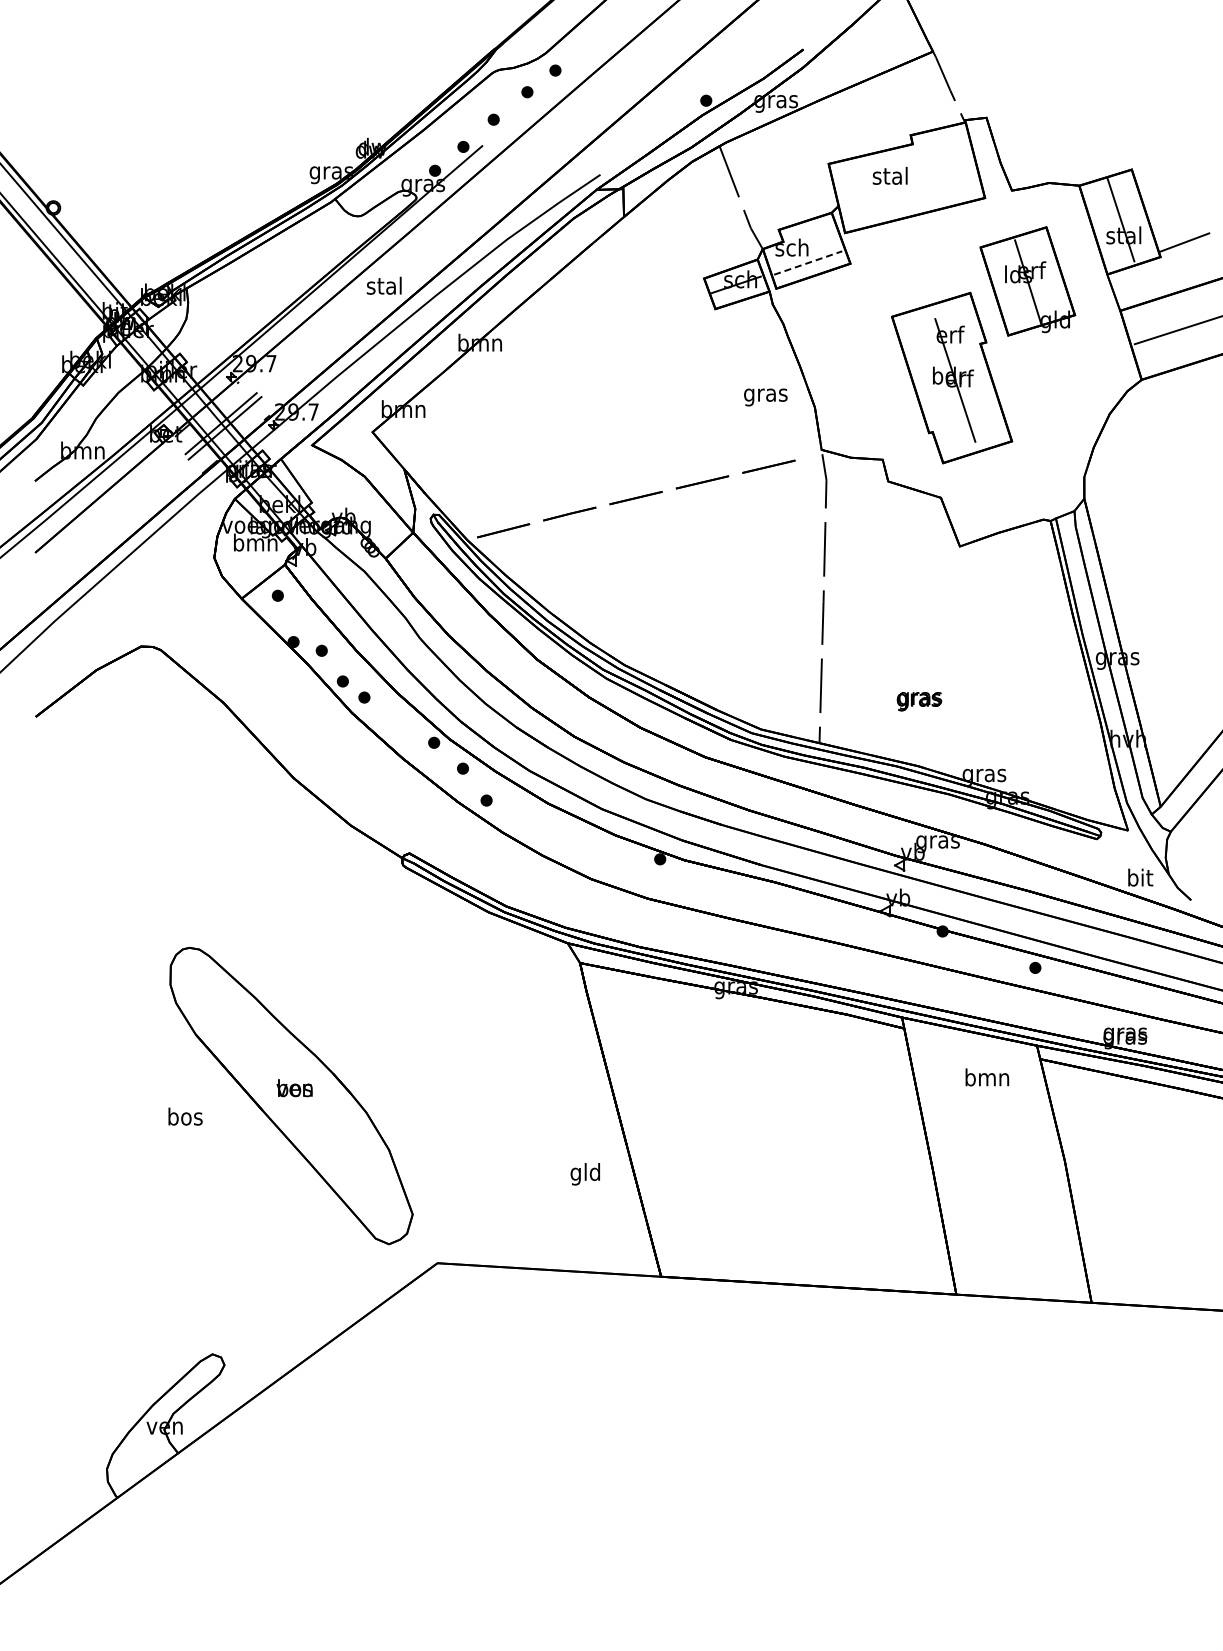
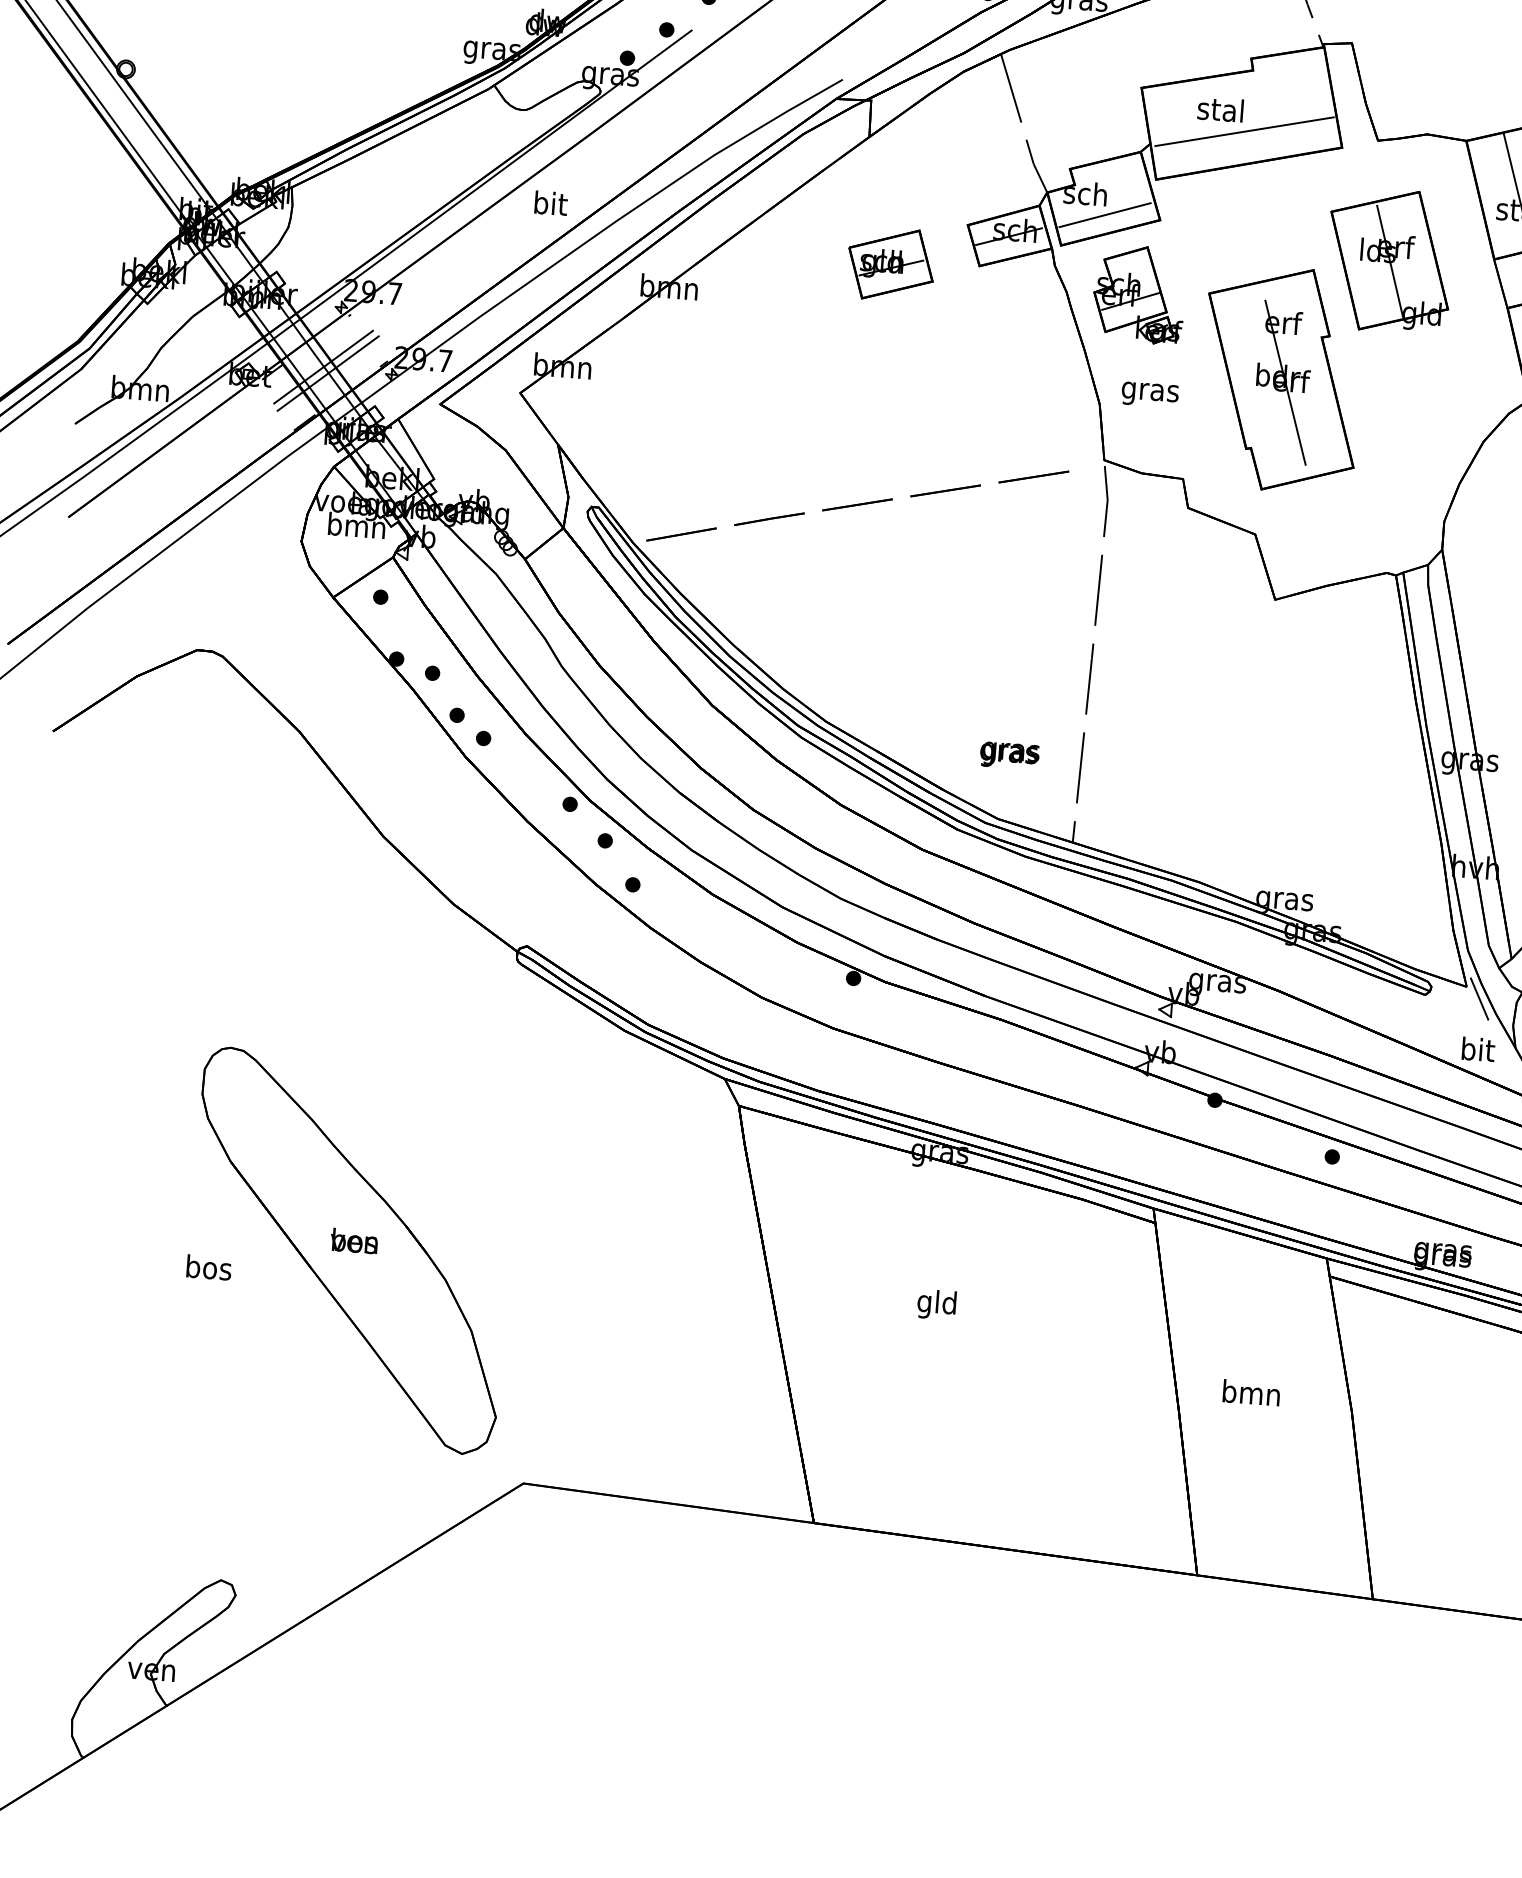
line: (909, 191) -> (1244, 131), added
line: (808, 262) -> (1105, 214), dashed -> solid
text: (383, 285) -> (548, 202), stal -> bit
part: (647, 312) -> (890, 263), added
part: (838, 321) -> (1138, 294), added
text: (765, 397) -> (1149, 394), moved
text: (919, 701) -> (1009, 755), moved
line: (1138, 838) -> (1479, 998), added
text: (987, 1077) -> (1251, 1392), moved
text: (584, 1174) -> (935, 1304), moved

